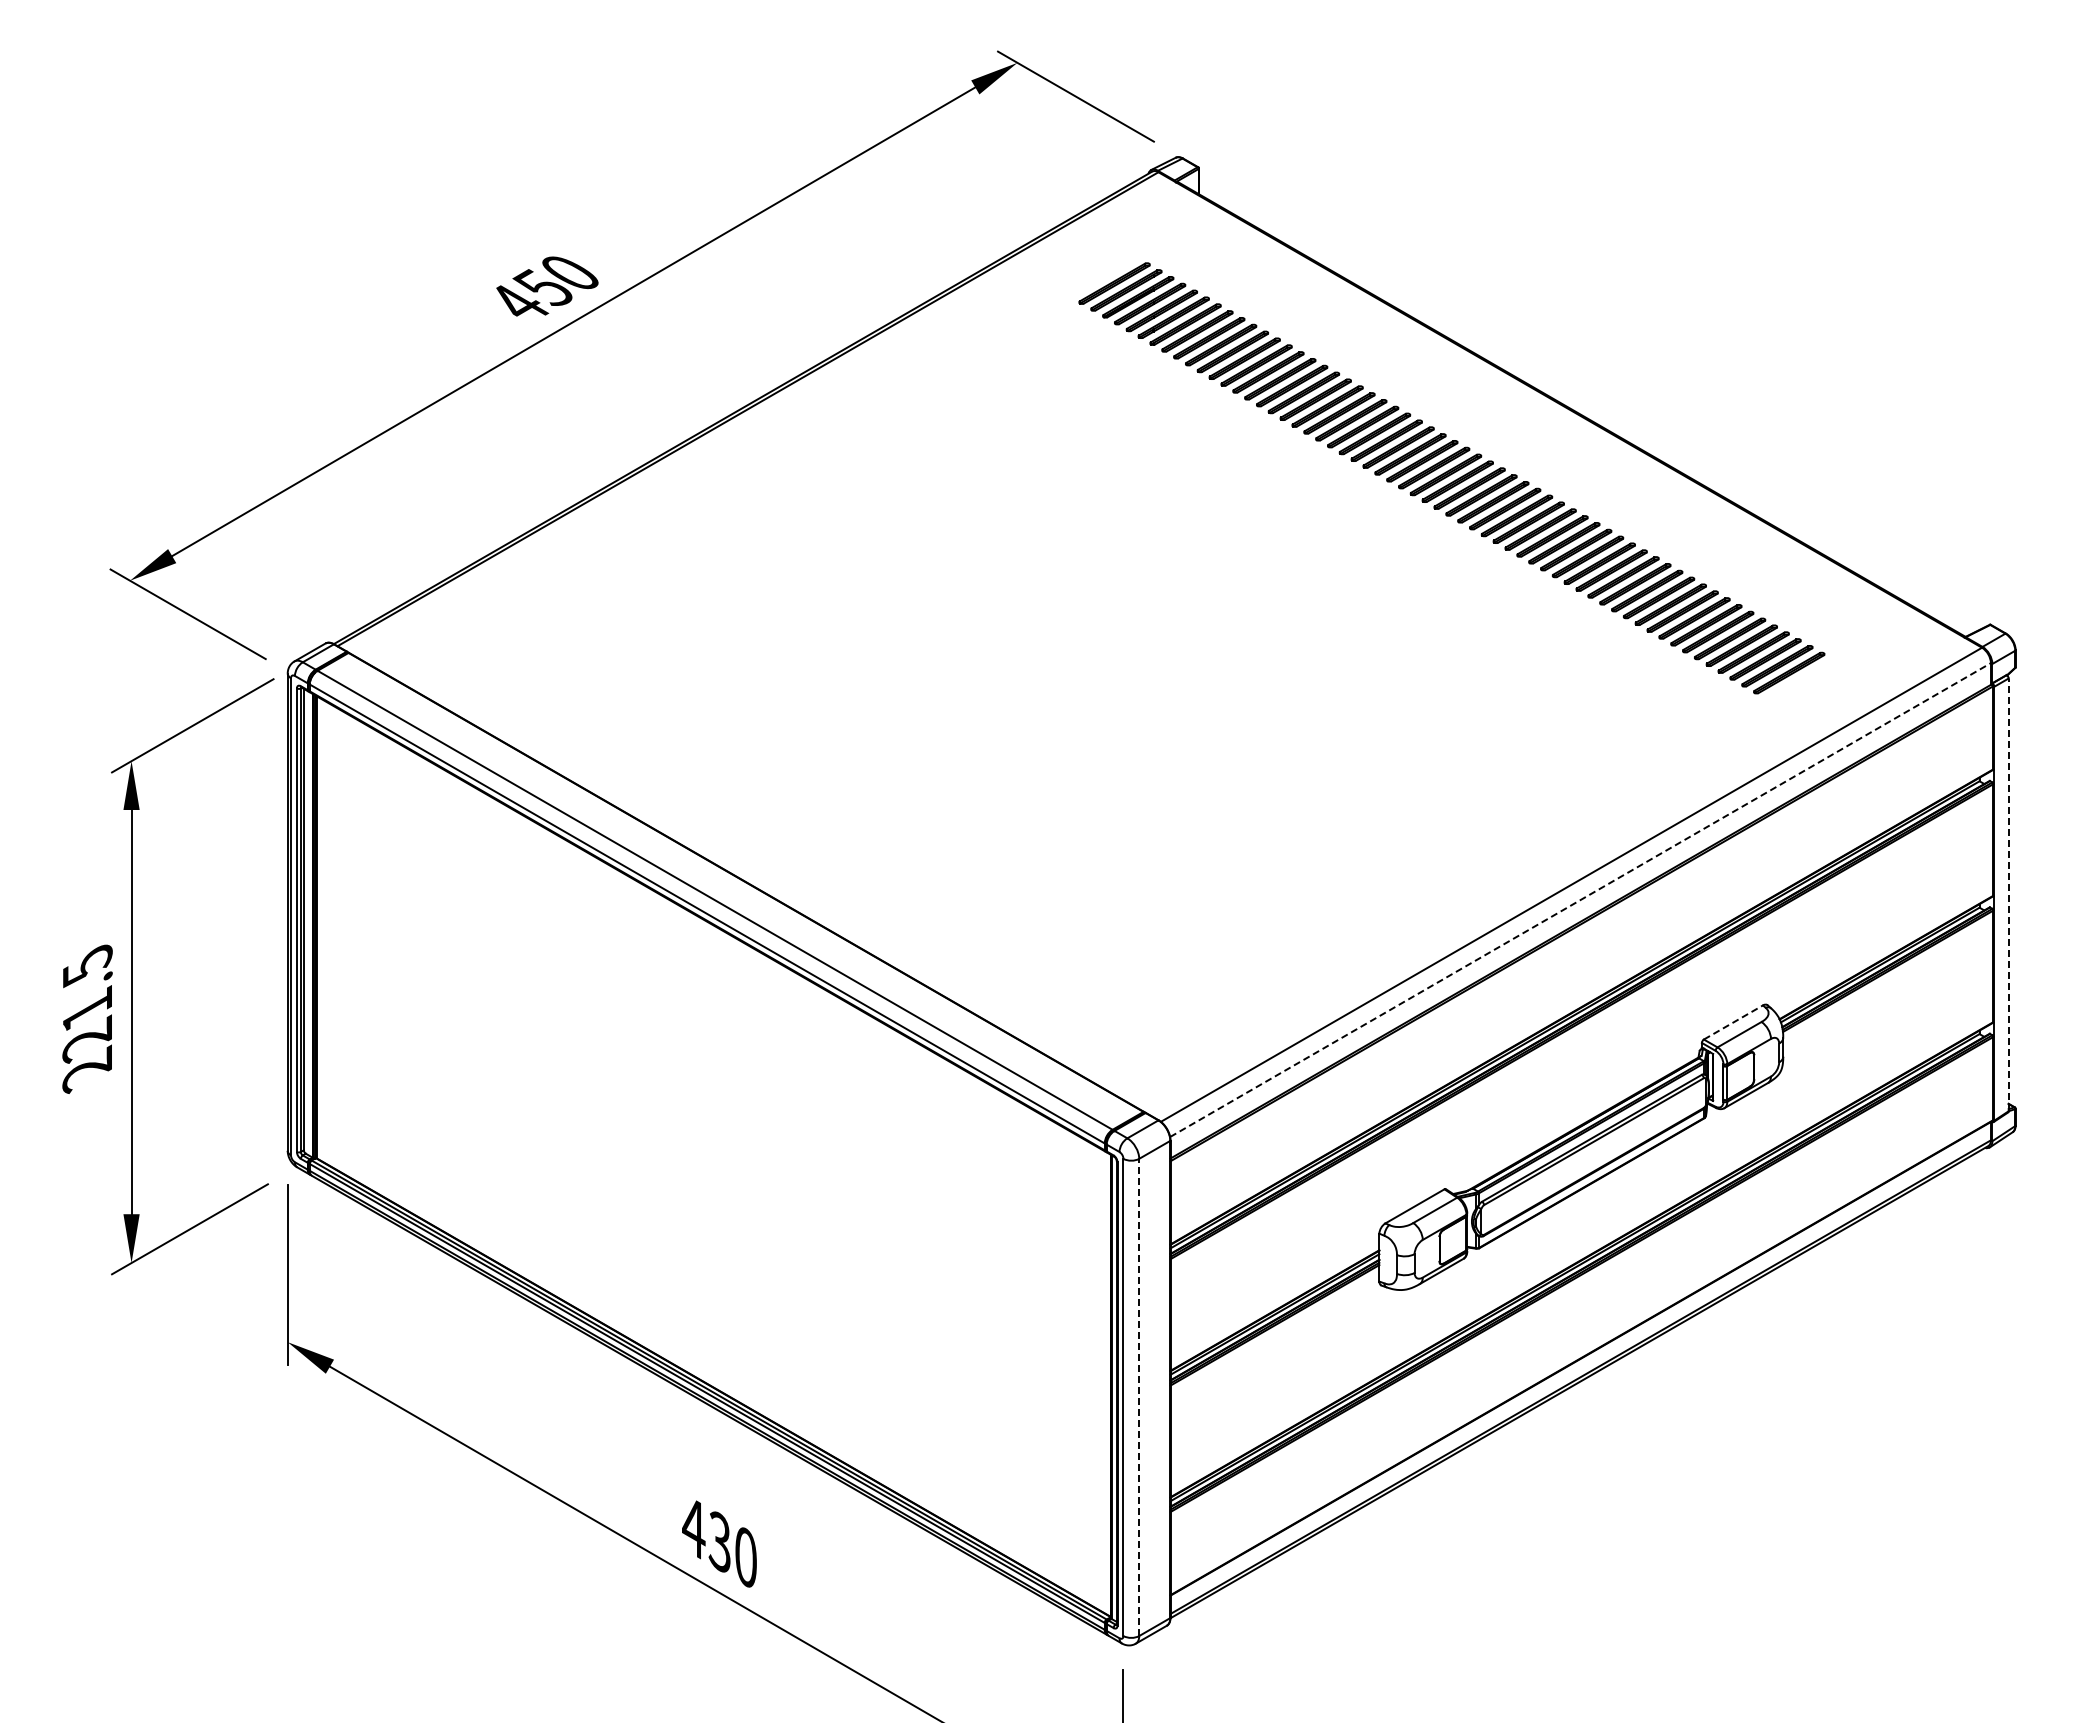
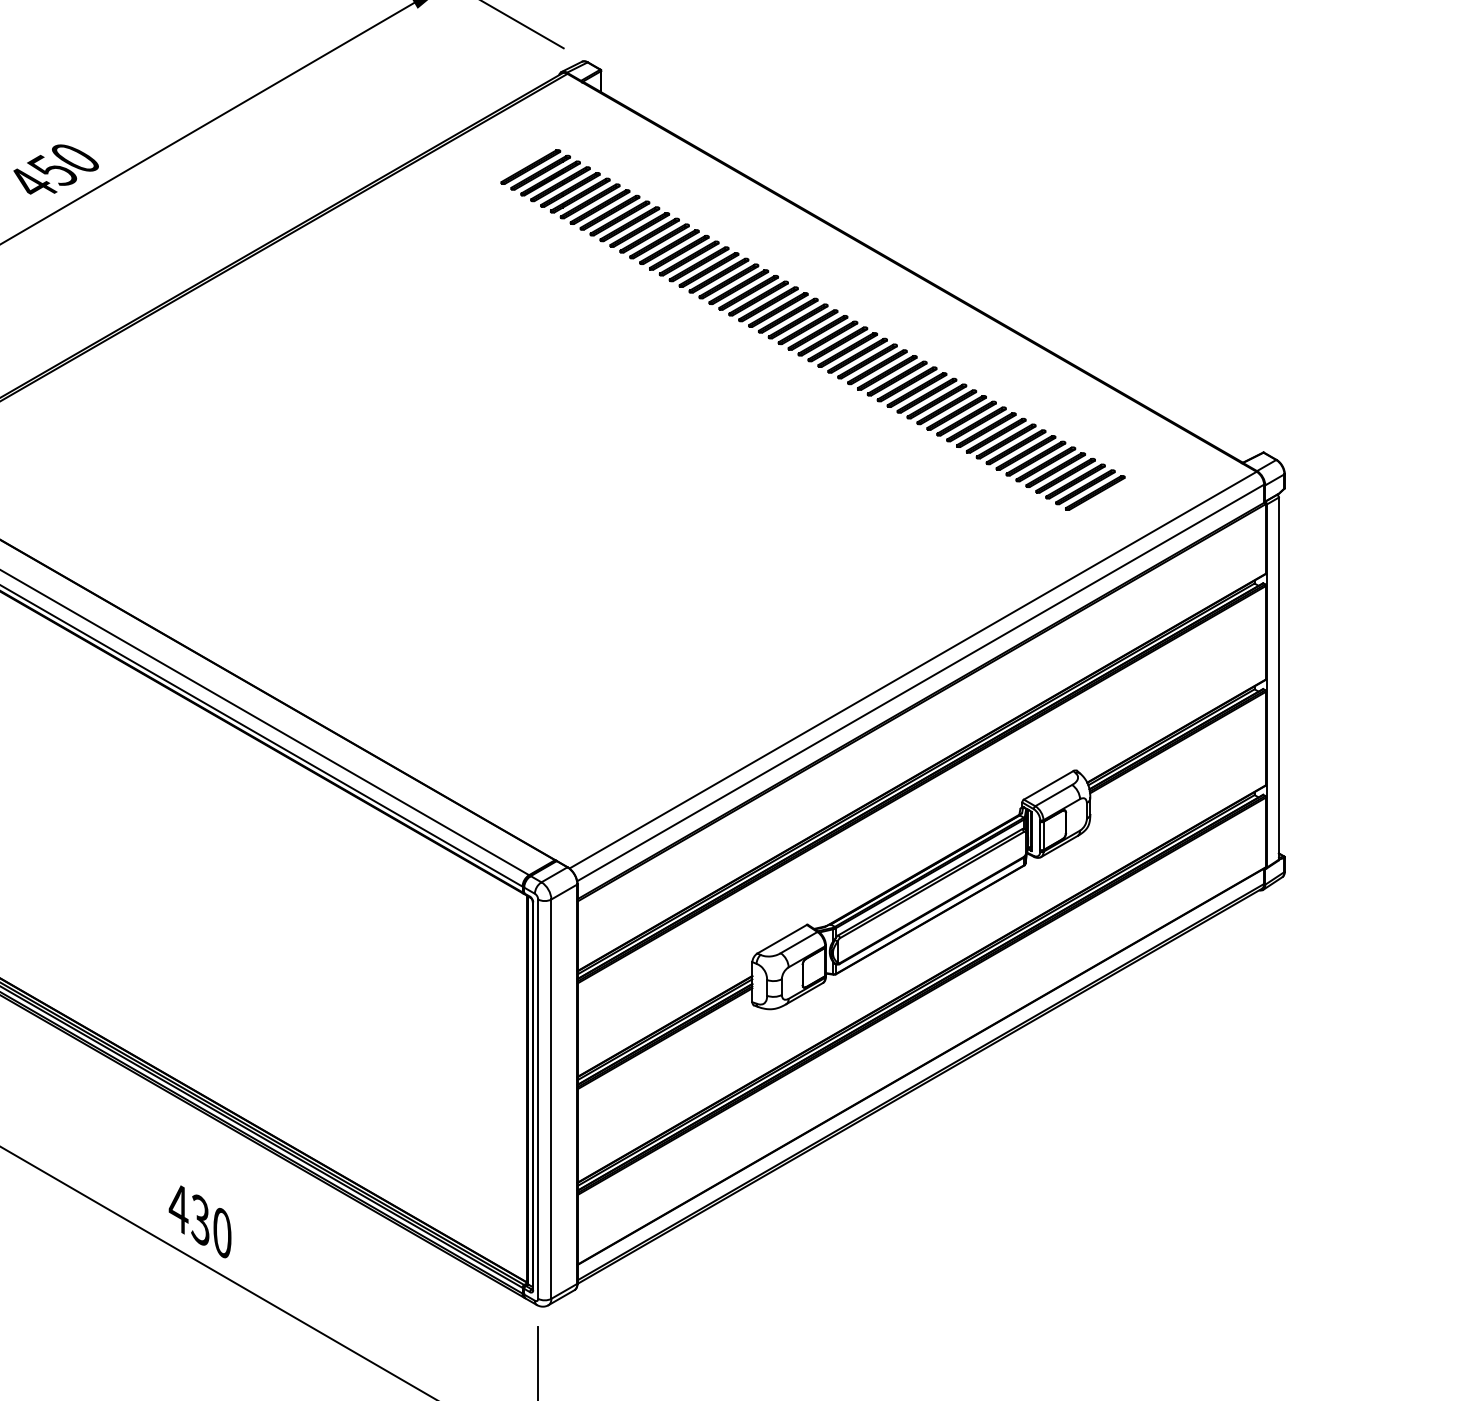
line: (2008, 894) -> (1278, 678), dashed -> solid
line: (1580, 900) -> (920, 683), dashed -> solid
line: (1733, 1022) -> (1048, 785), dashed -> solid
line: (1139, 1397) -> (551, 1099), dashed -> solid

